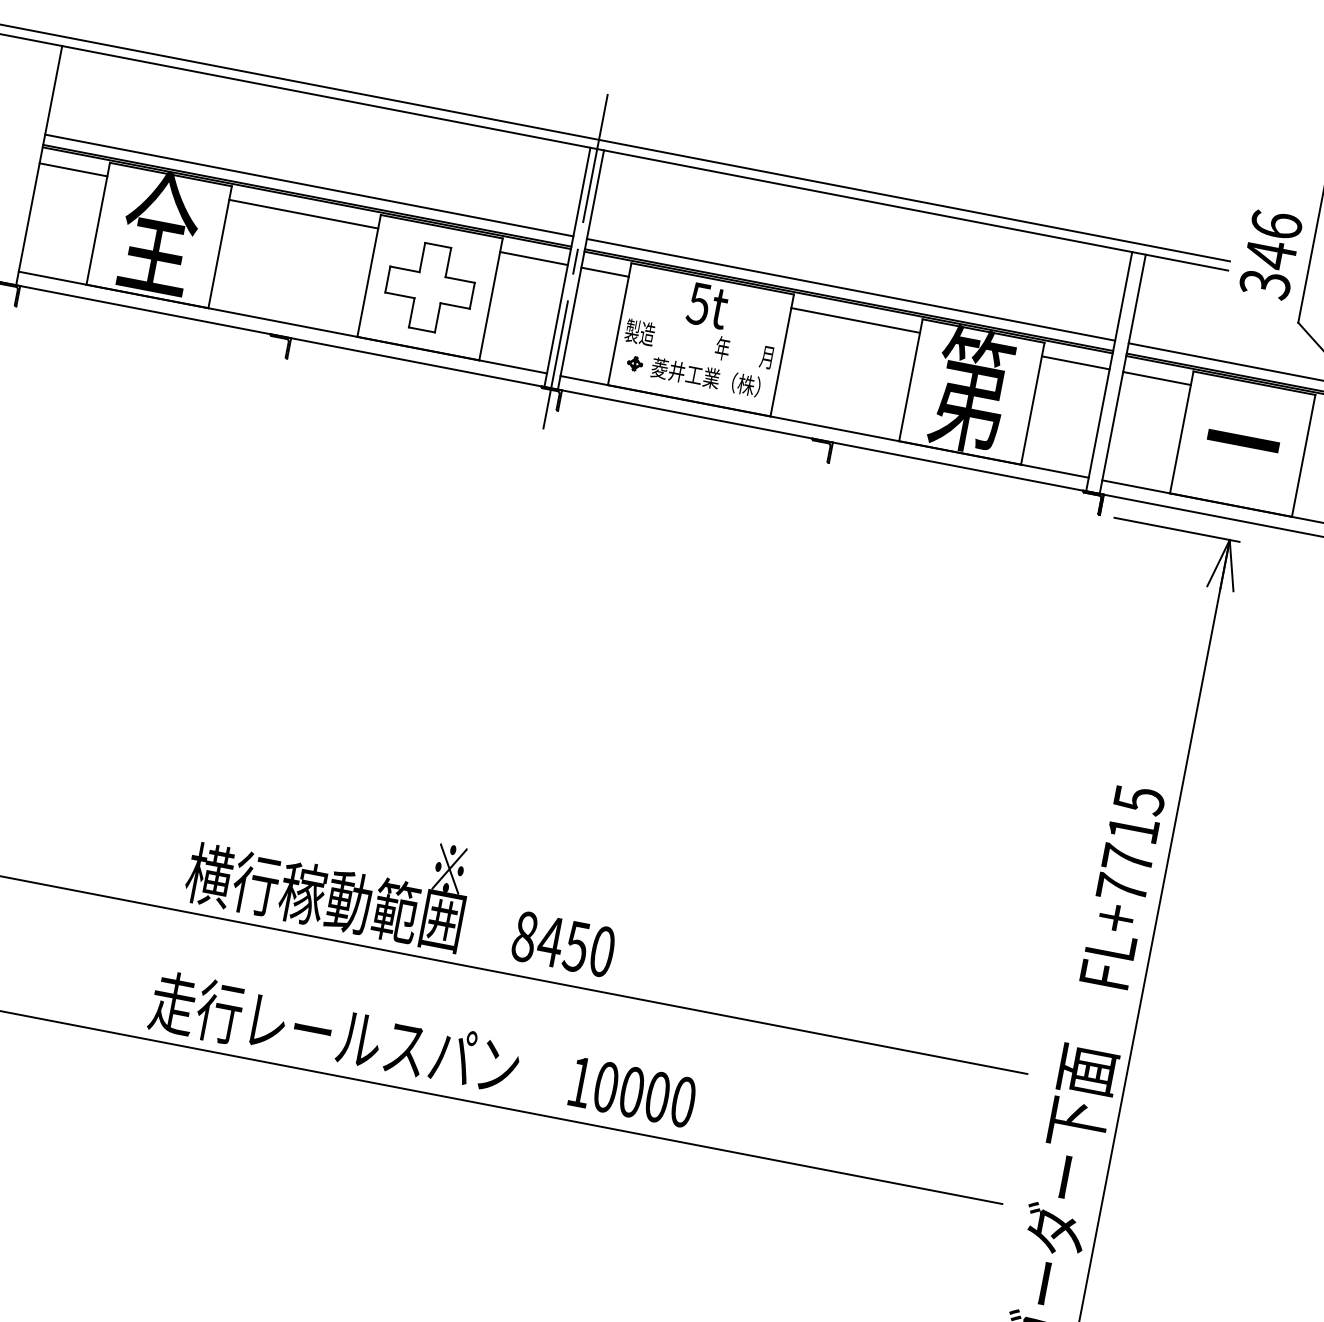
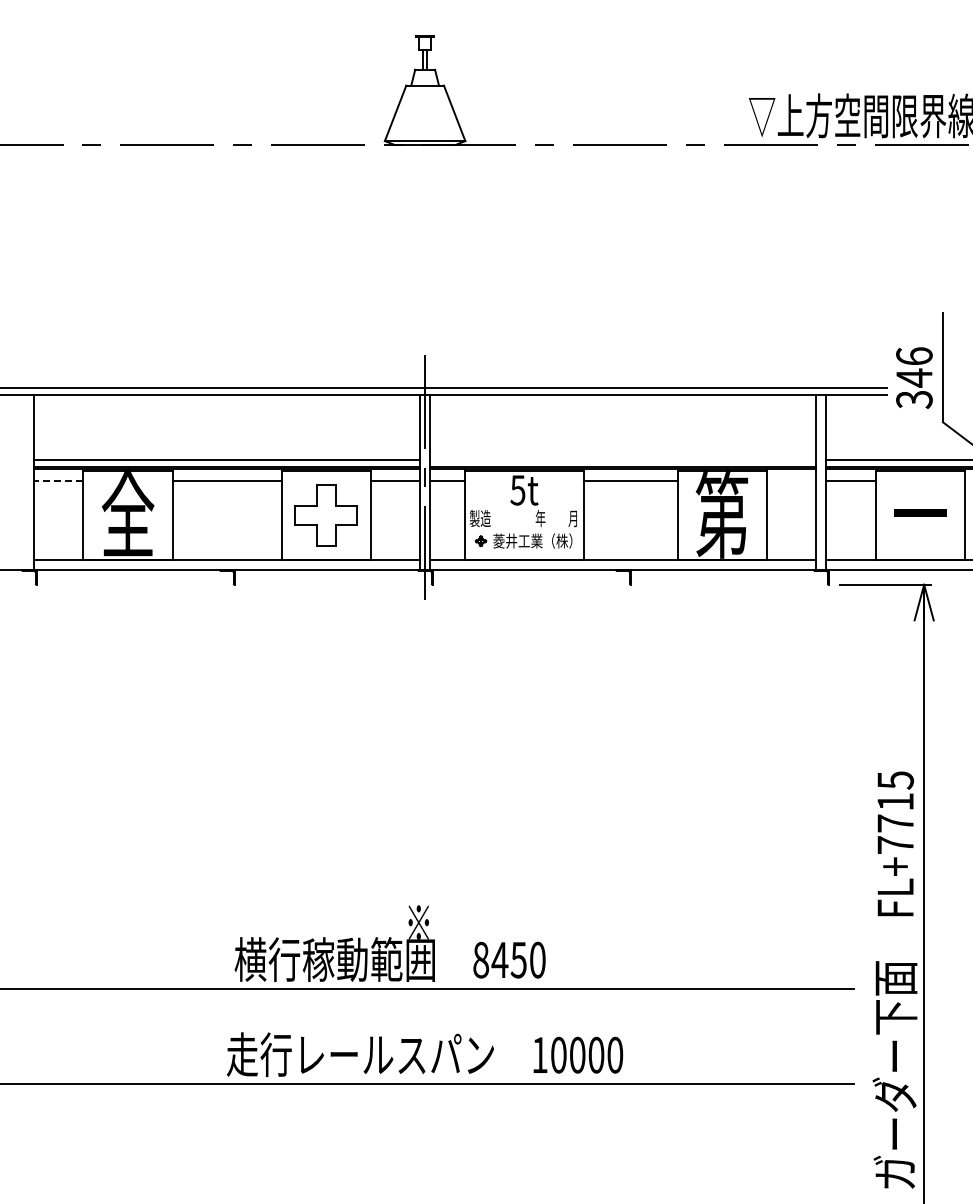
line: (73, 169) -> (58, 480), solid -> dashed
line: (851, 289) -> (623, 459), removed
line: (1075, 362) -> (791, 480), removed

